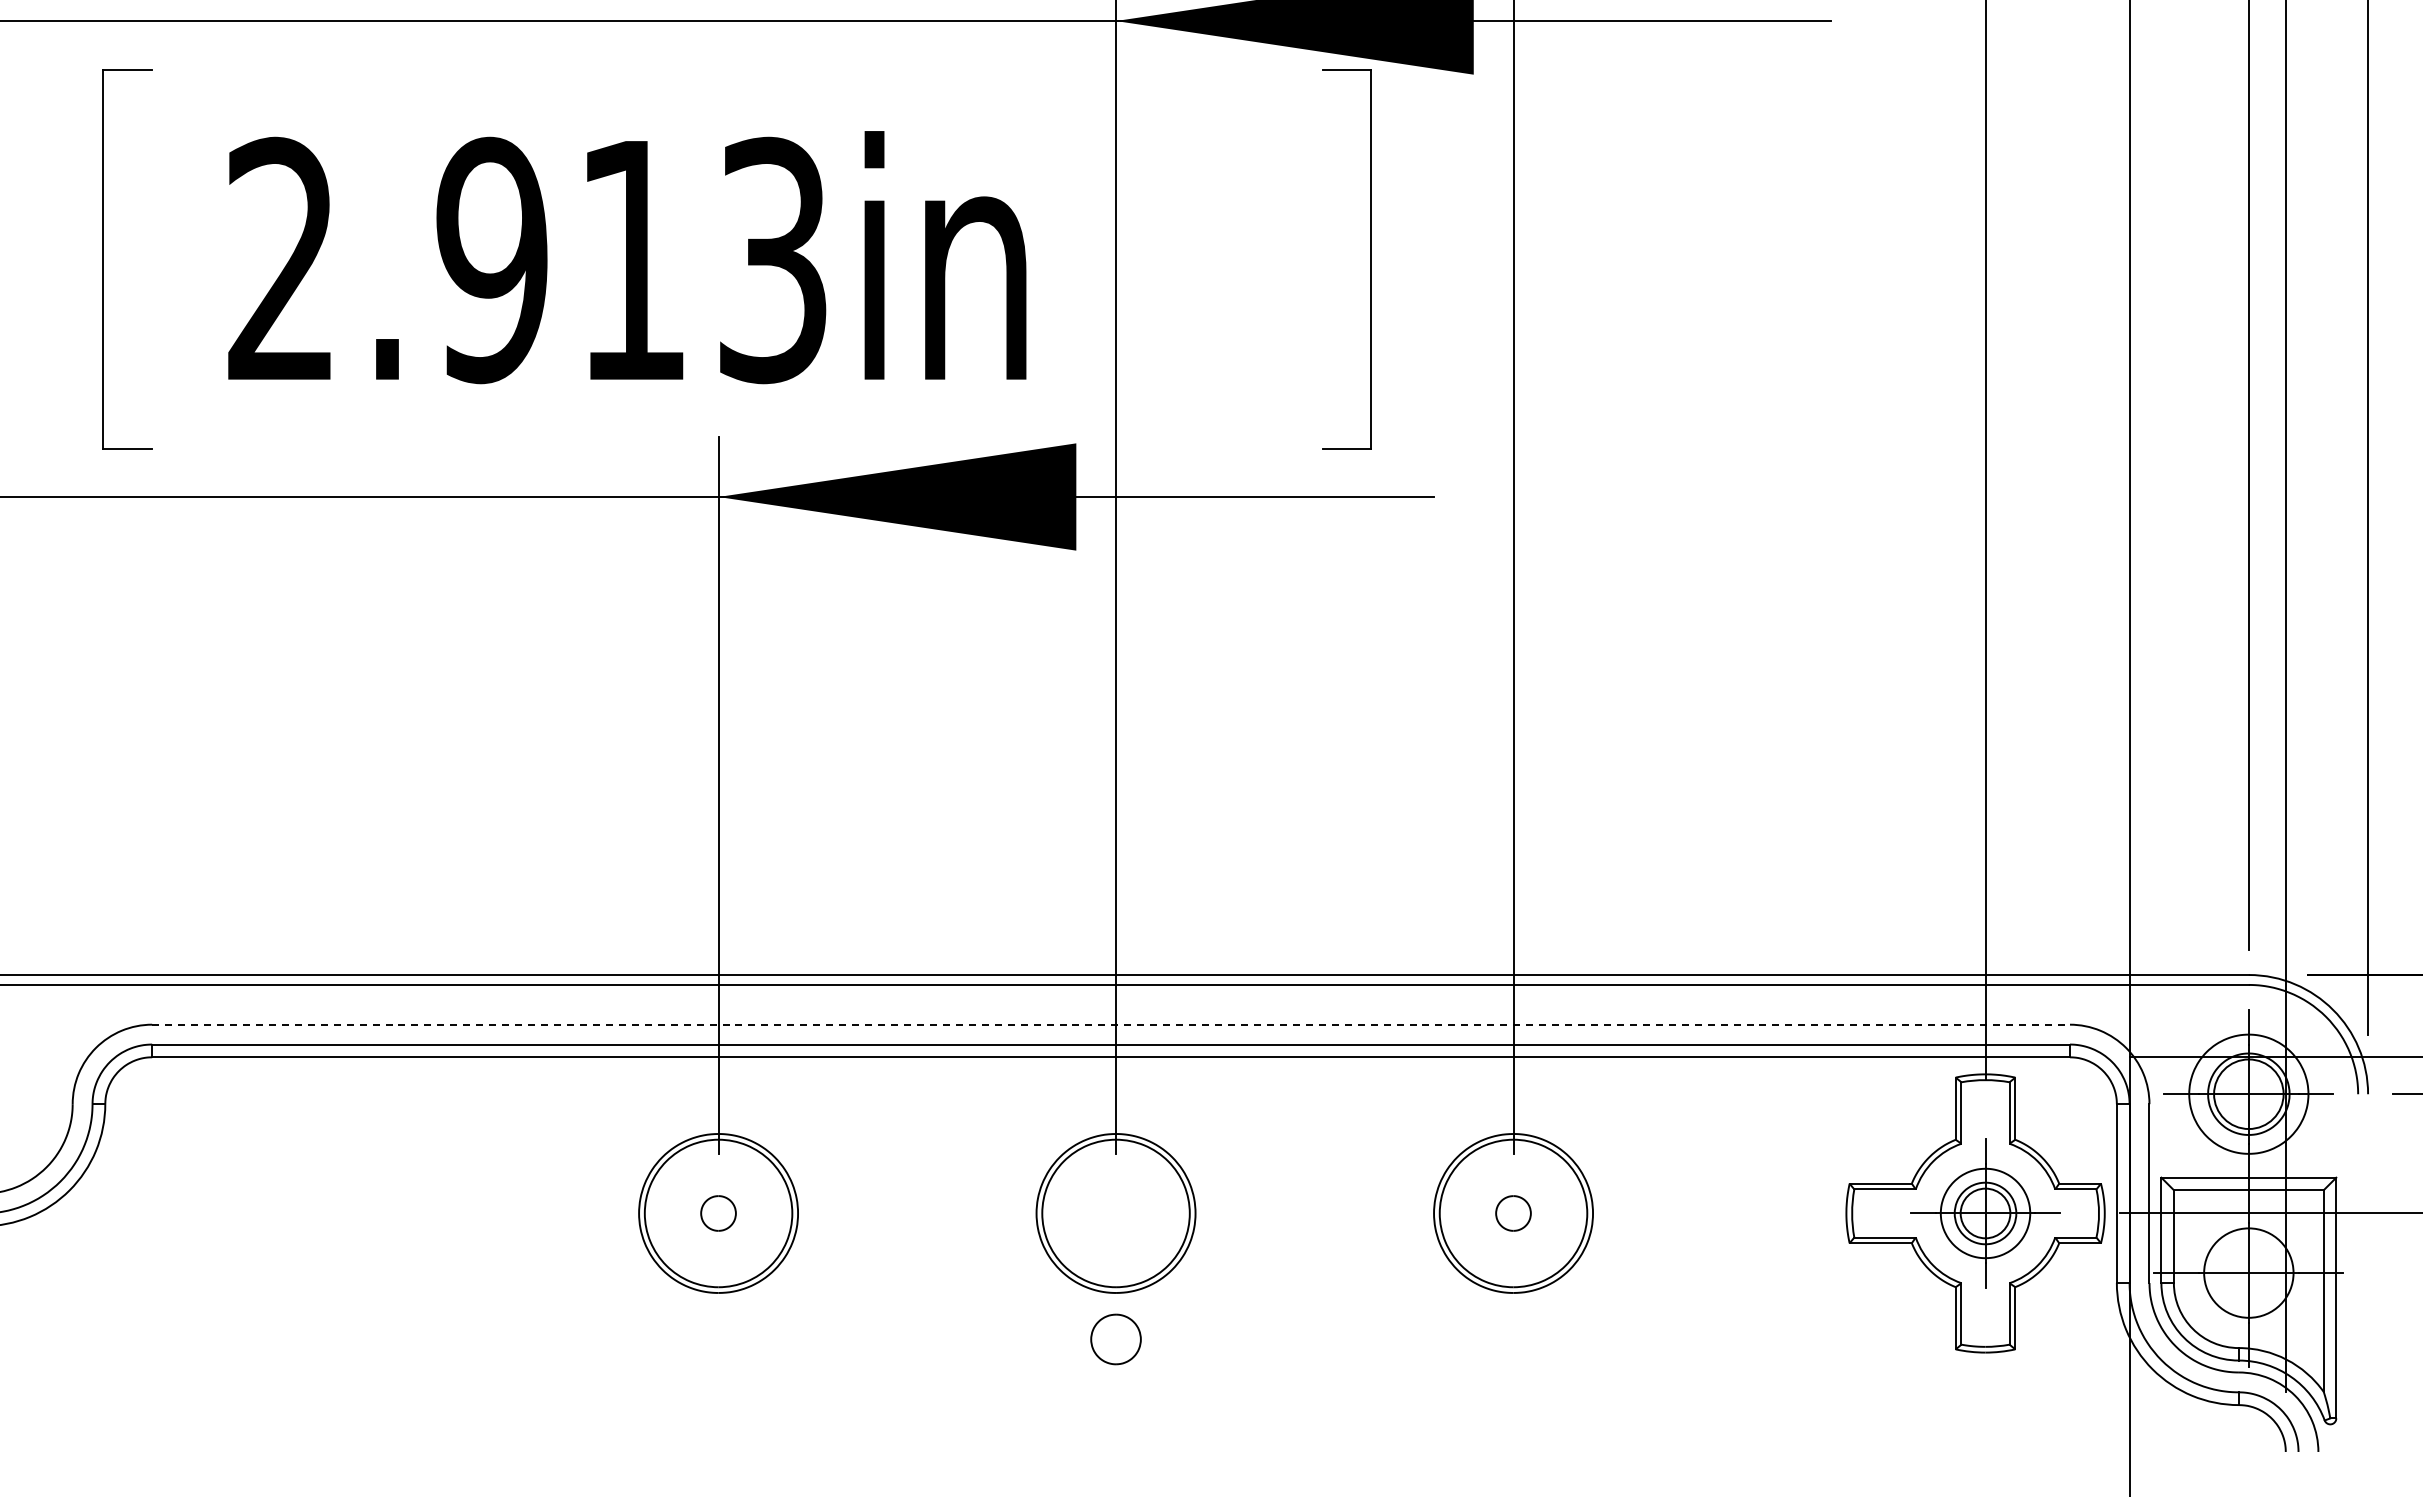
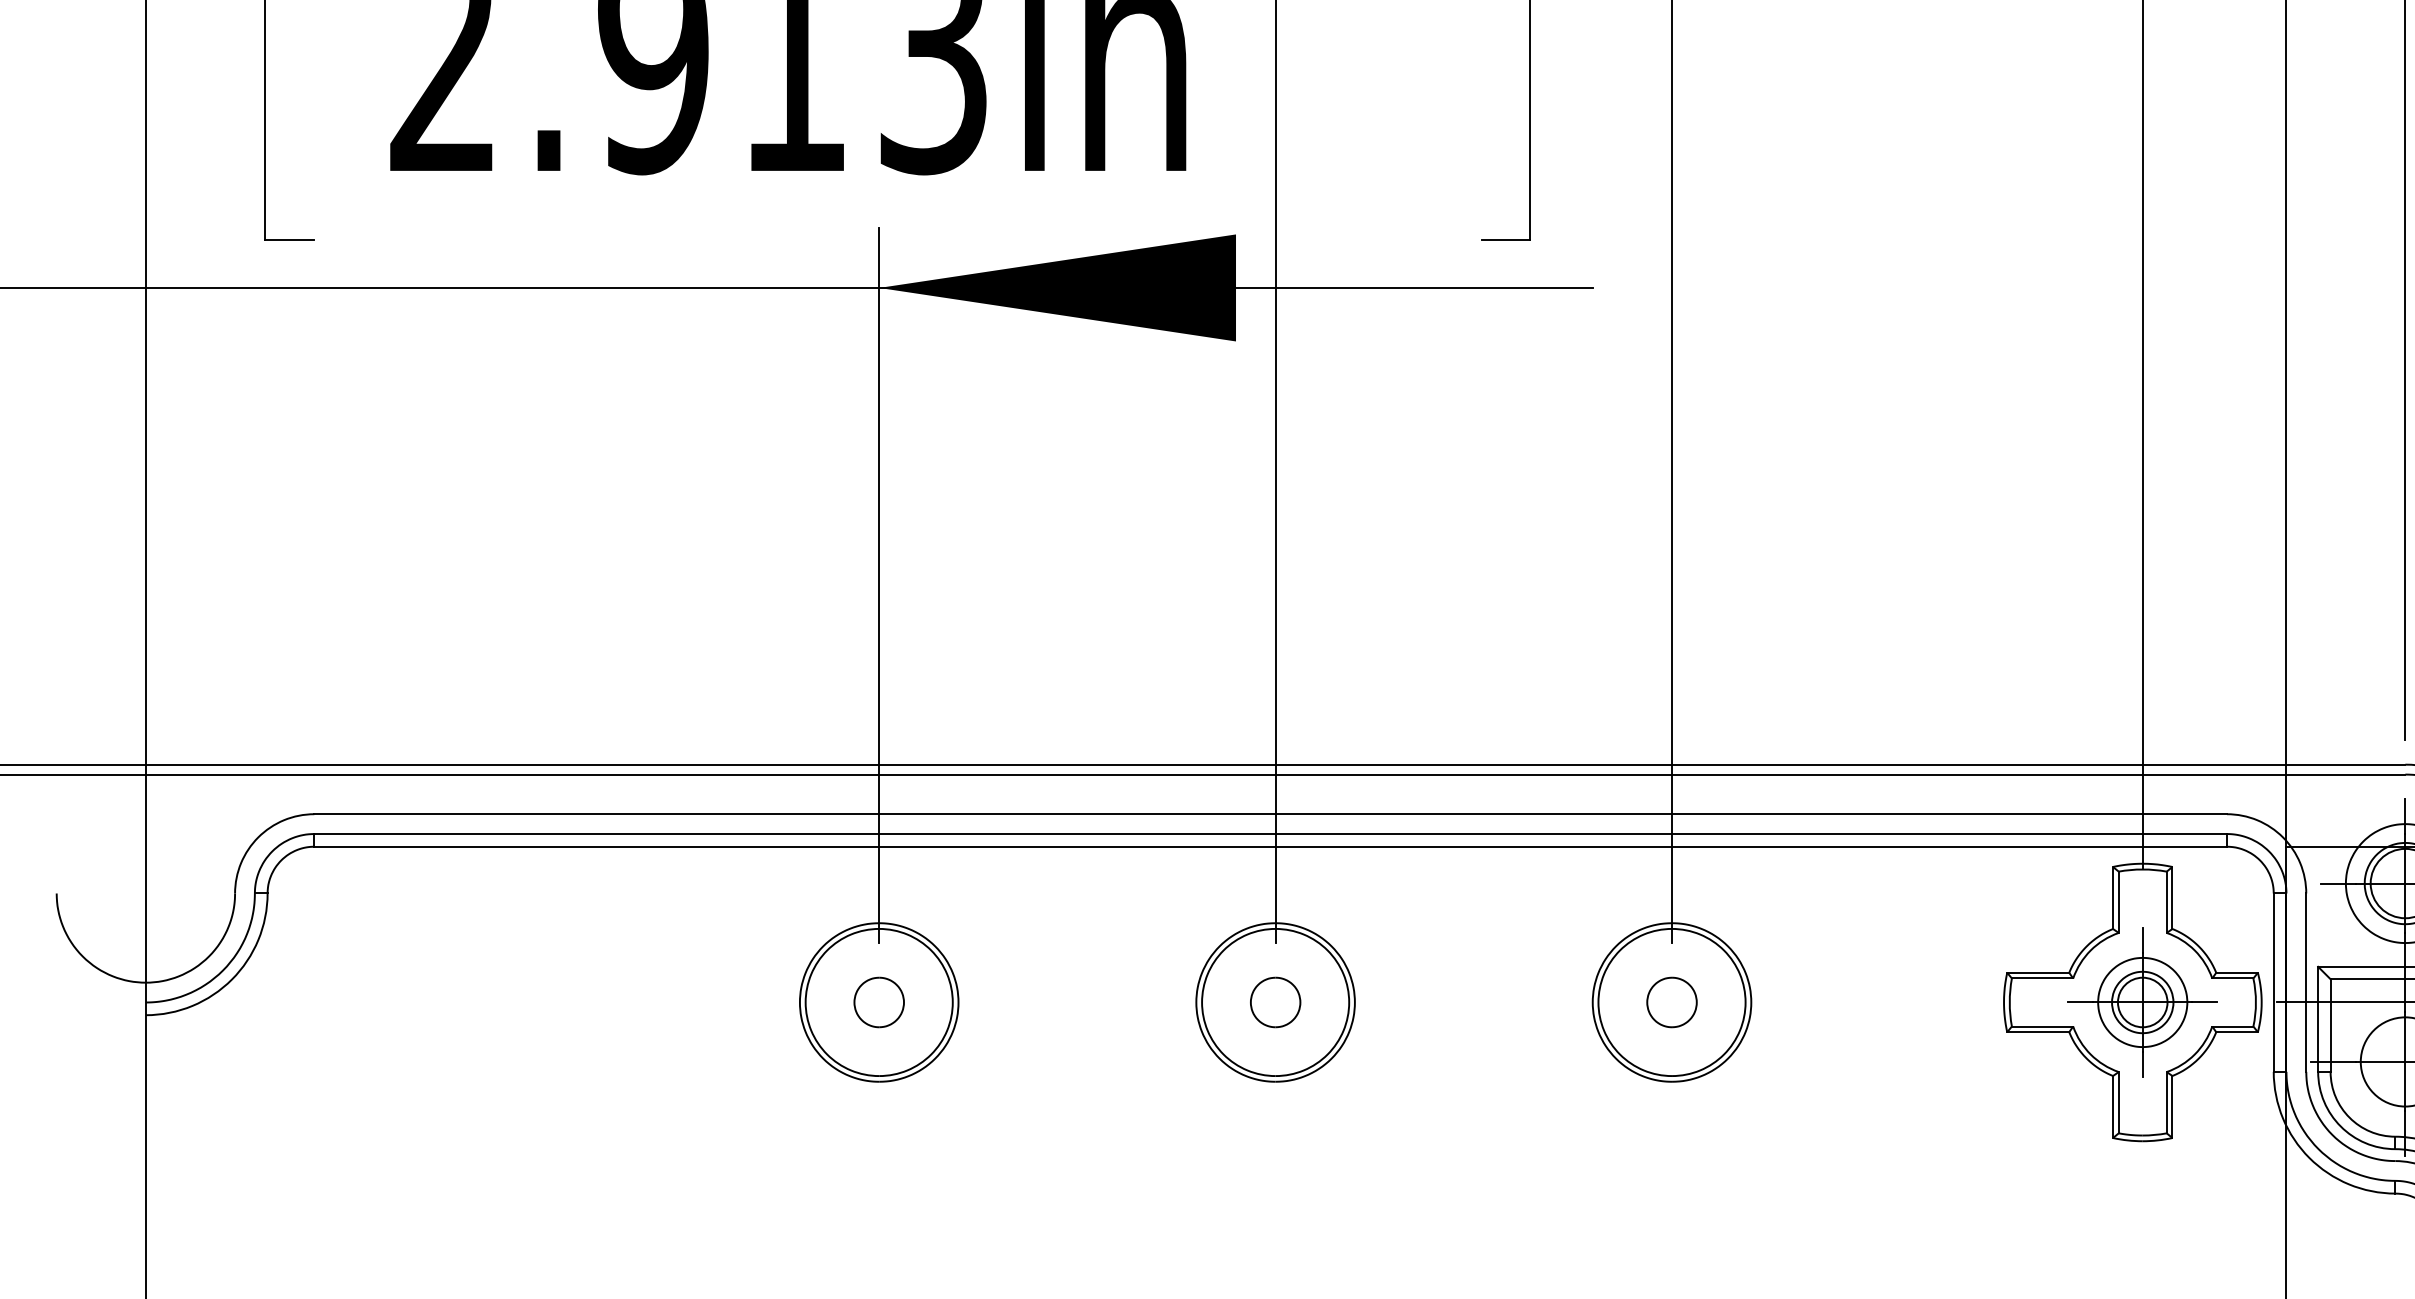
line: (1111, 1024) -> (1271, 814), dashed -> solid
part: (718, 1213) -> (879, 1002), size x1.43
part: (1513, 1213) -> (1672, 1002), size x1.43
part: (1115, 1339) -> (1275, 1002), moved

